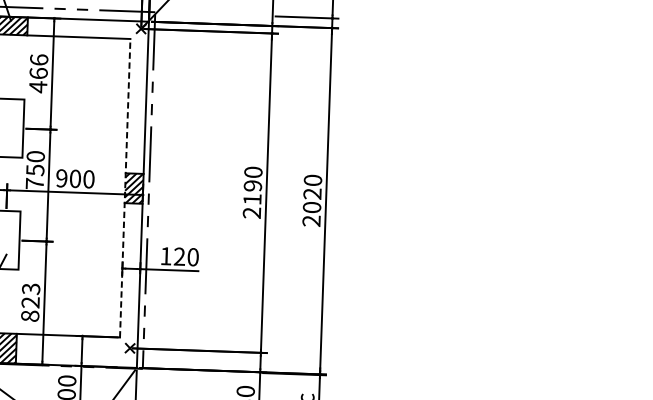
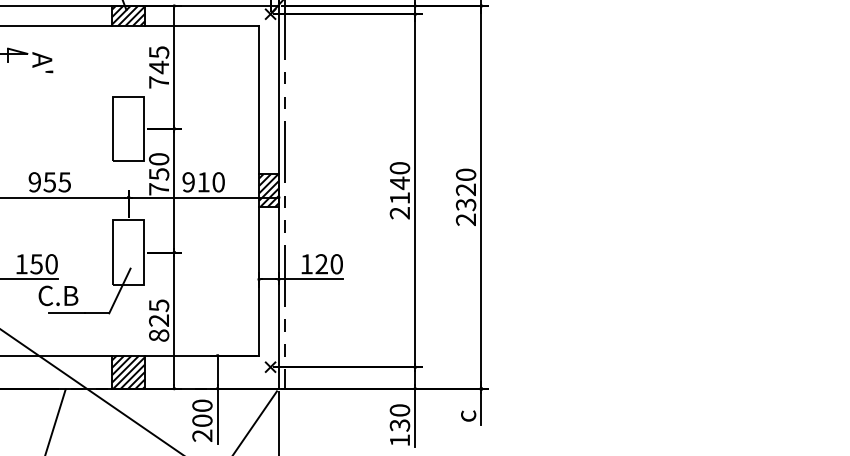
text: (39, 73) -> (159, 67), 466 -> 745
text: (75, 179) -> (203, 182), 900 -> 910
text: (252, 186) -> (399, 183), 2190 -> 2140
line: (125, 188) -> (259, 190), dashed -> solid
text: (312, 207) -> (466, 204), 2020 -> 2320
text: (30, 288) -> (158, 305), 823 -> 825

